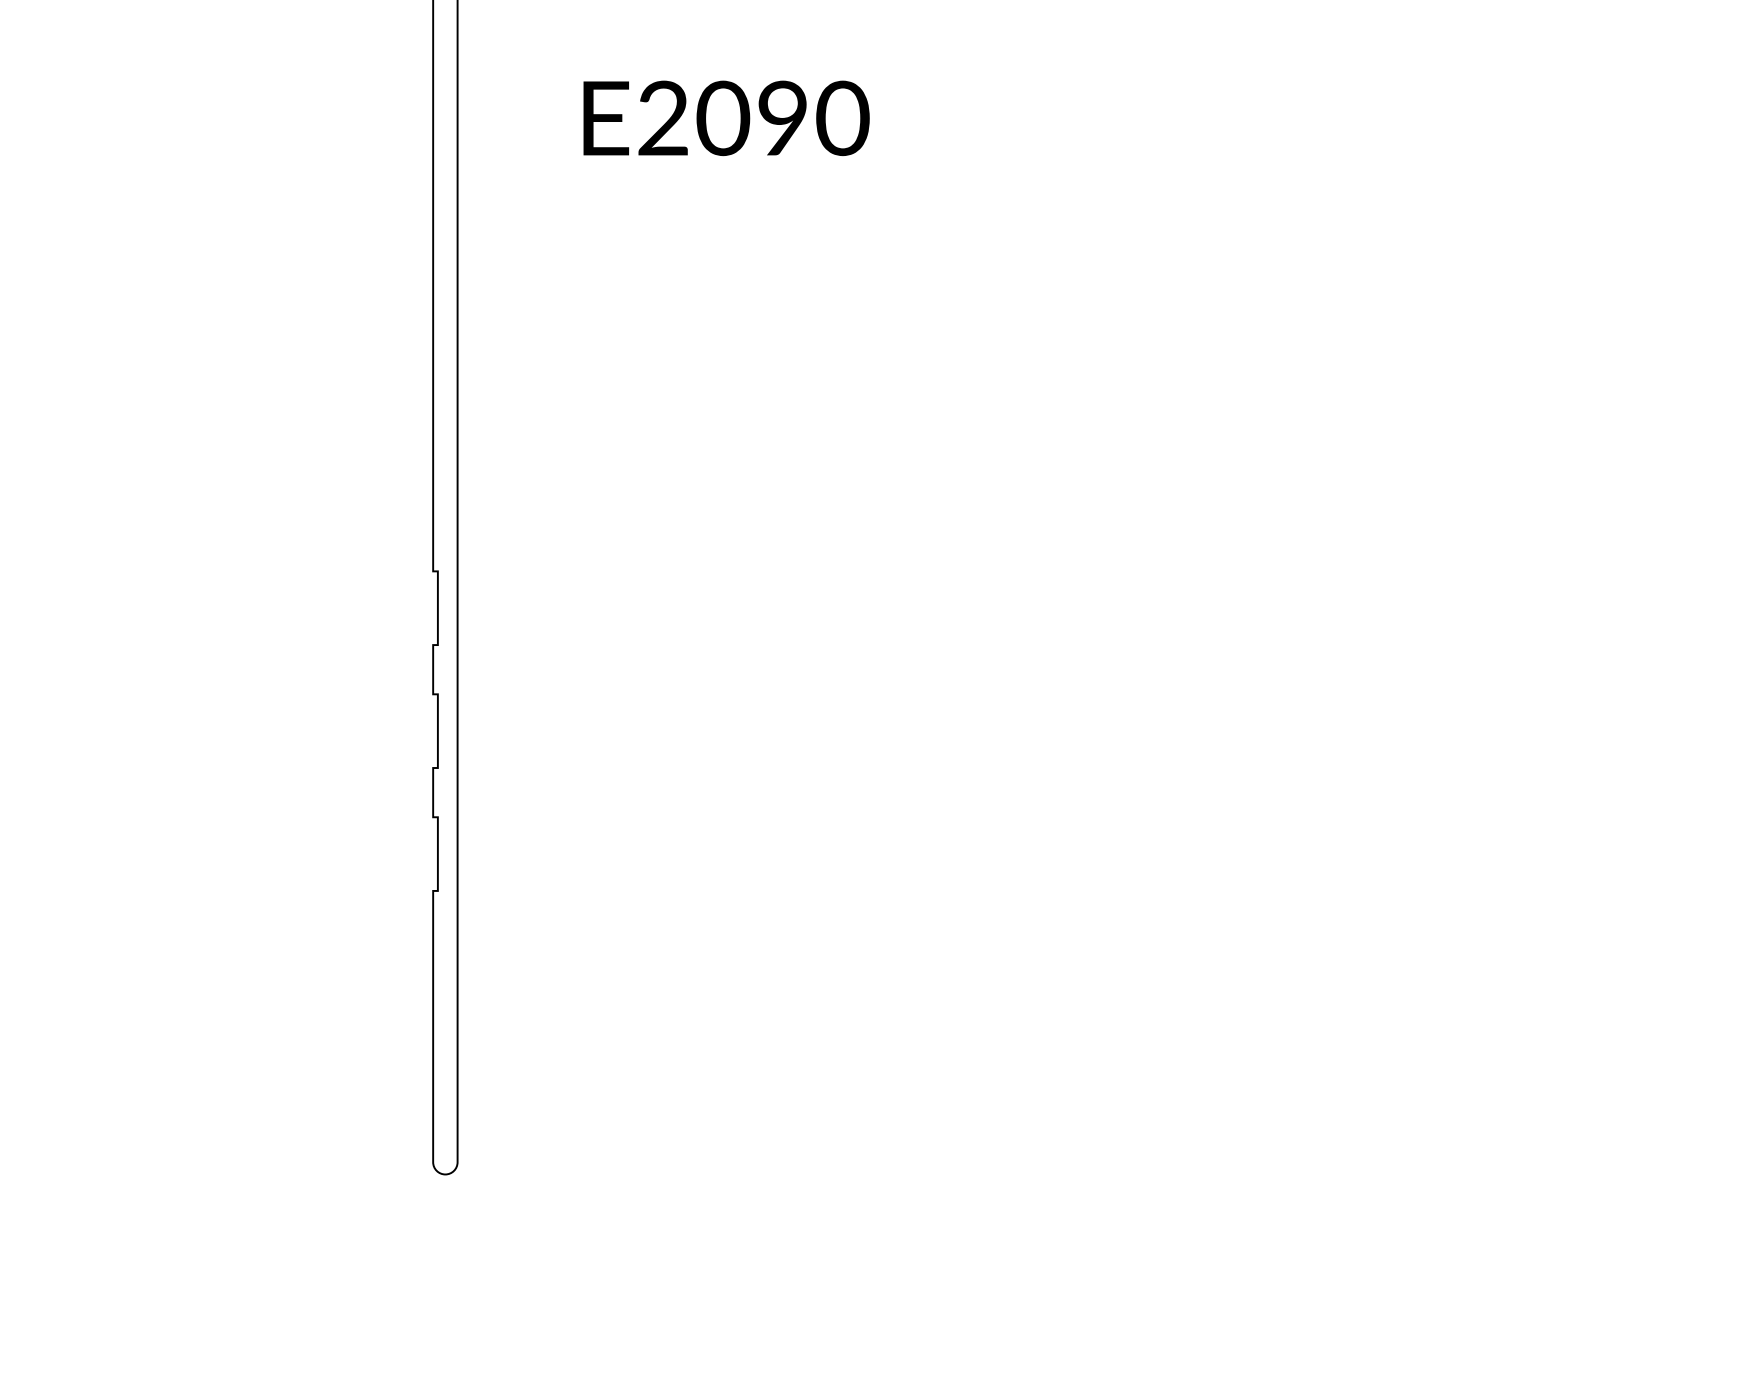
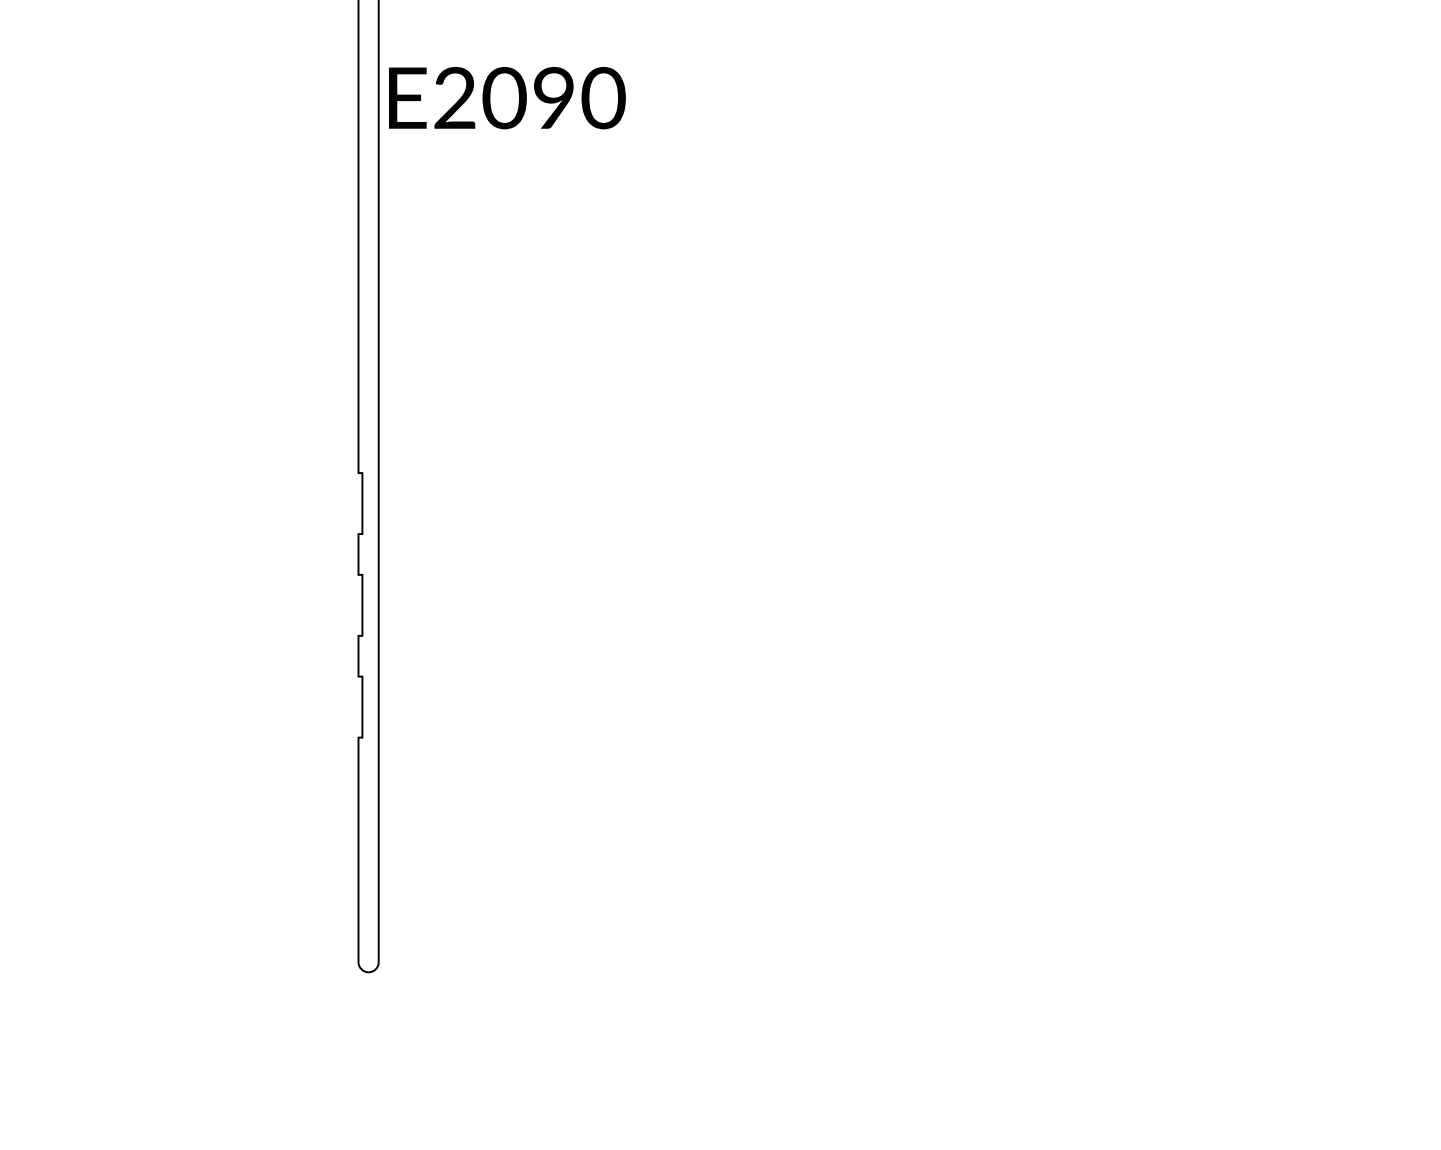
text: (726, 118) -> (507, 98), moved

